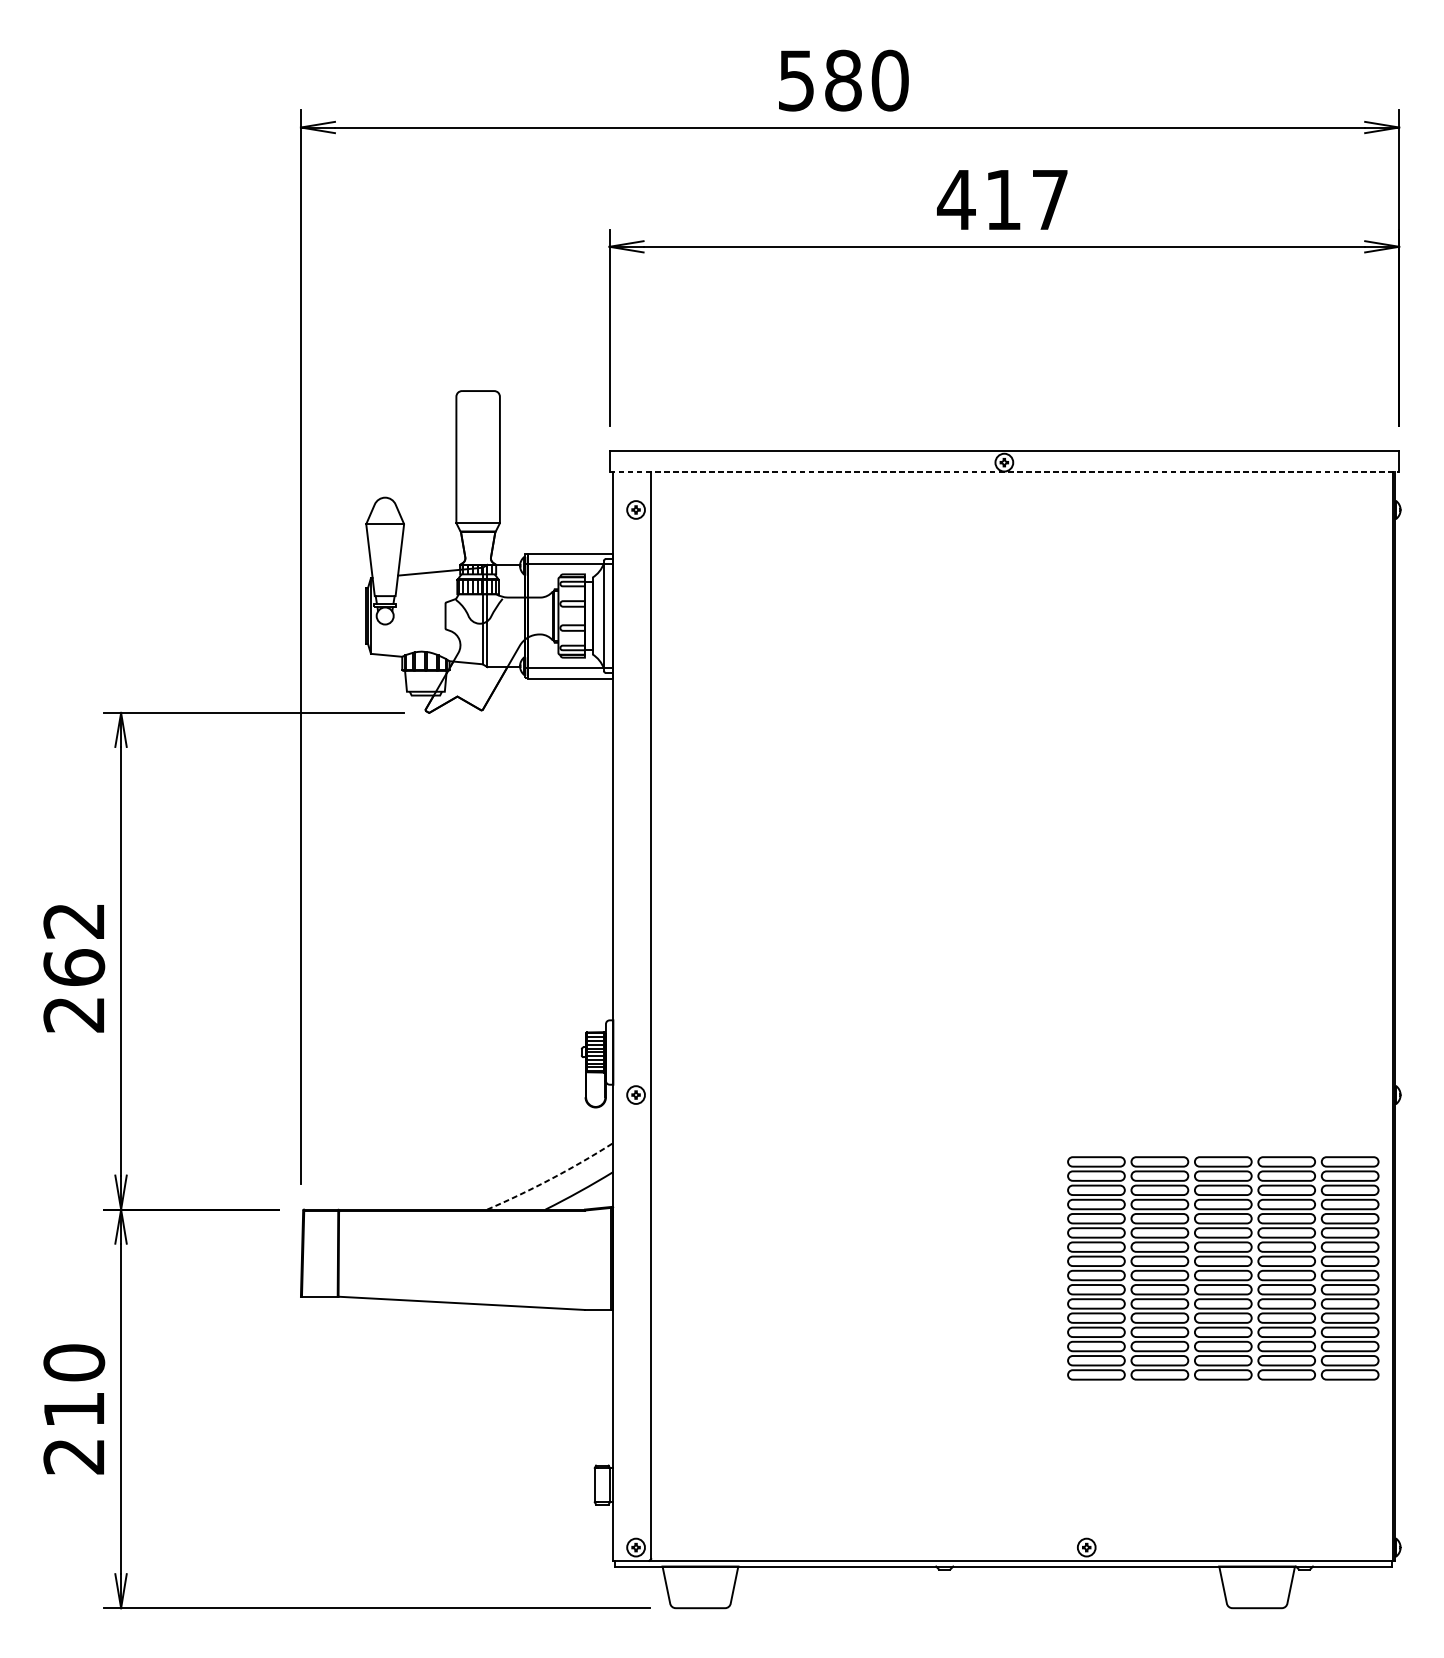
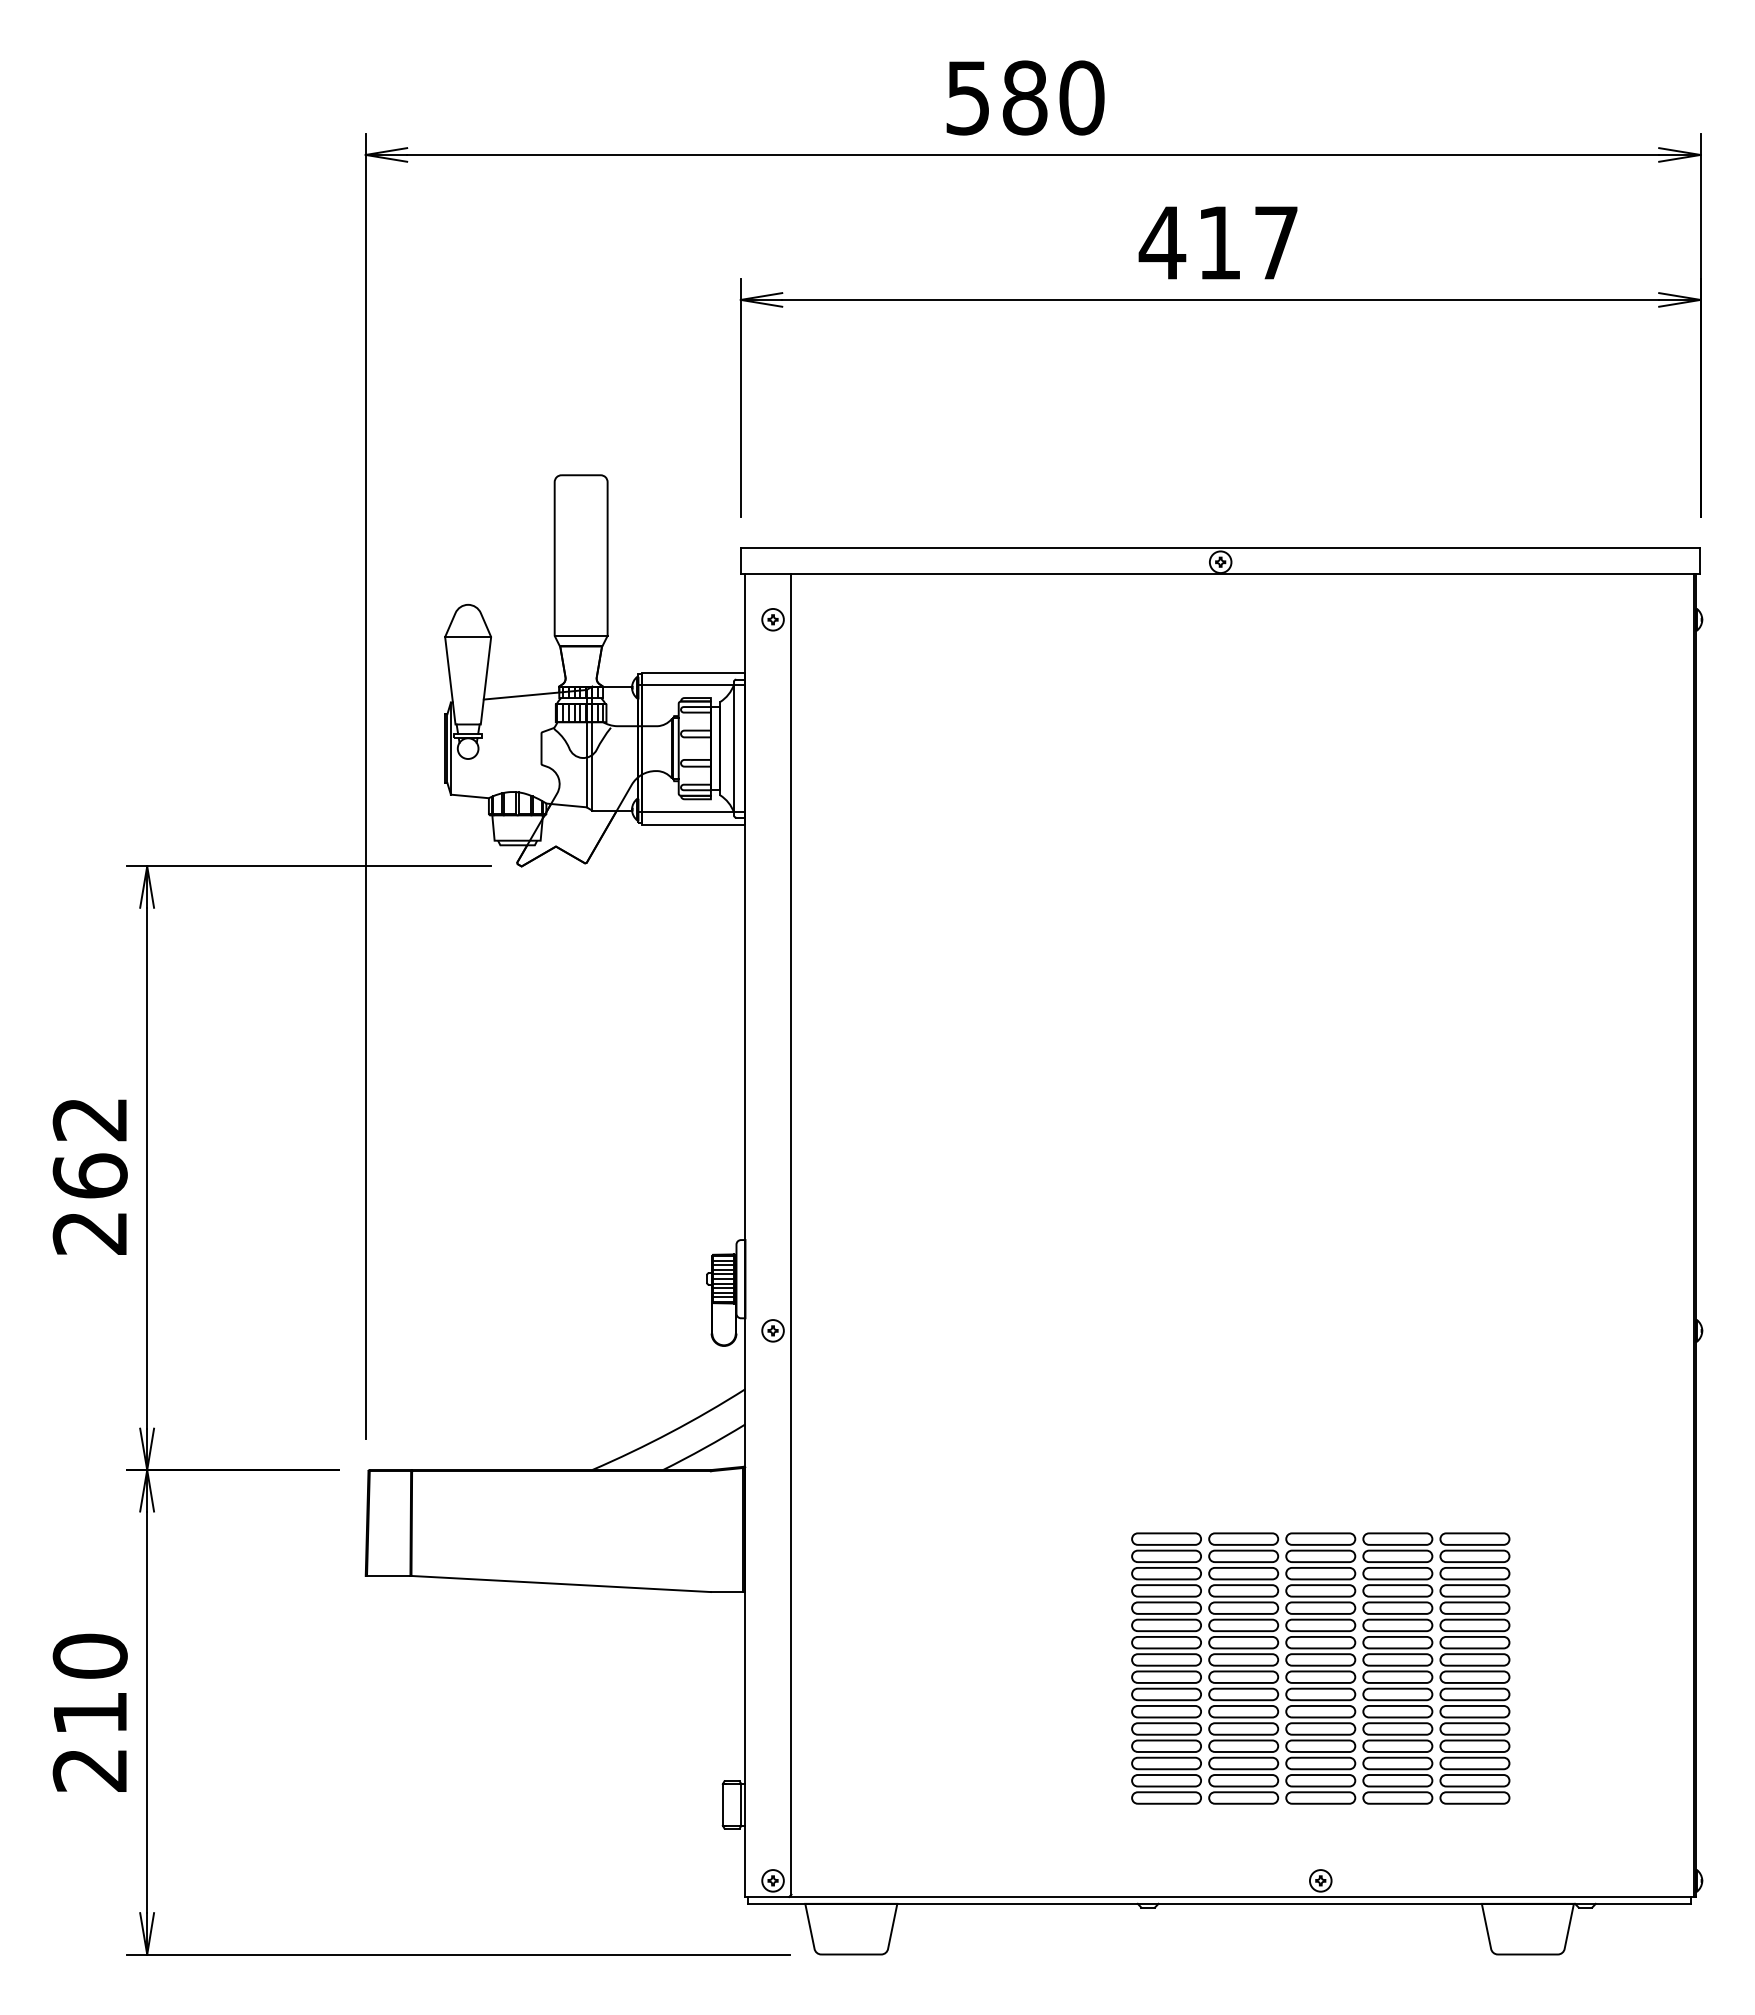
line: (1004, 471) -> (1220, 573), dashed -> solid
arc: (551, 1178) -> (670, 1432), dashed -> solid
part: (1223, 1268) -> (1320, 1668), moved

